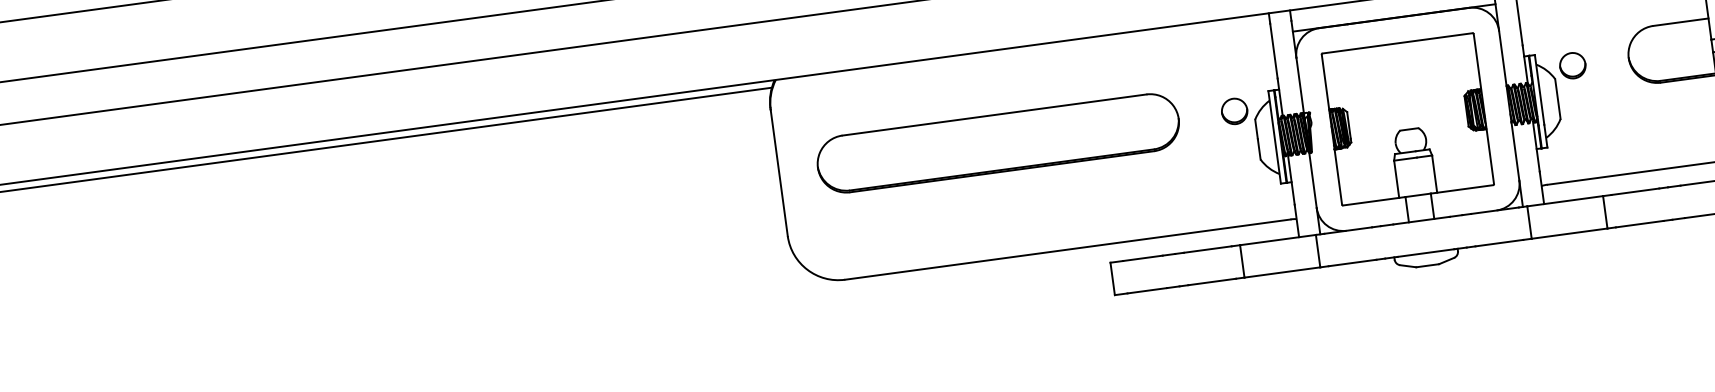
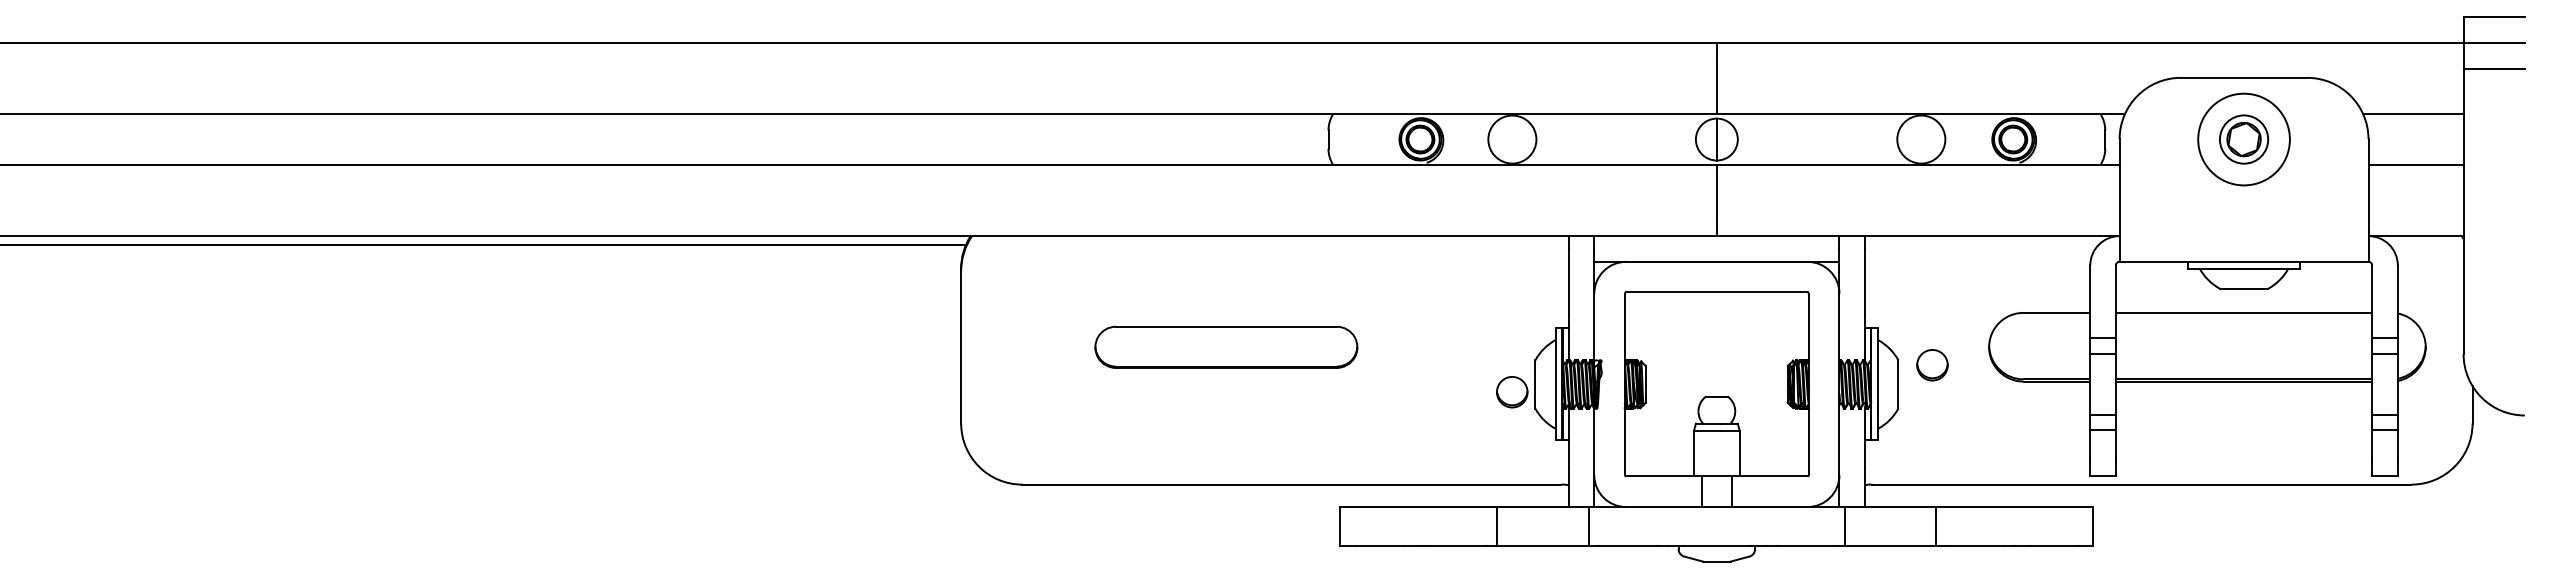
part: (1572, 65) -> (1932, 365), moved
part: (1234, 111) -> (1512, 392), moved
part: (998, 143) -> (1226, 347), size x0.6

